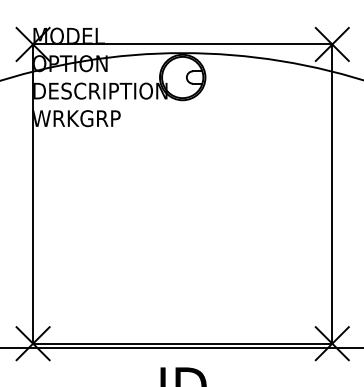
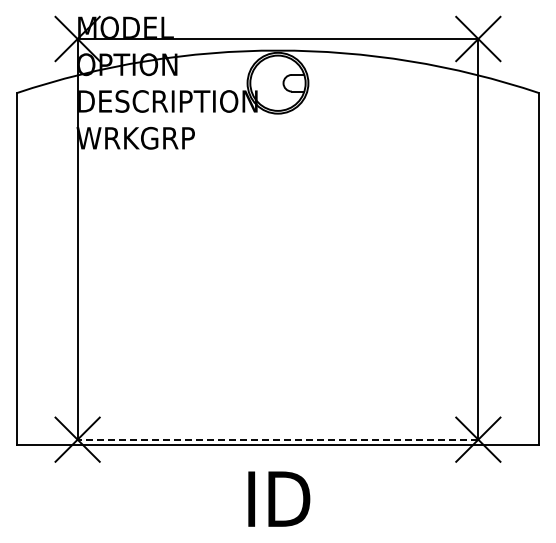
line: (182, 343) -> (277, 439), solid -> dashed

